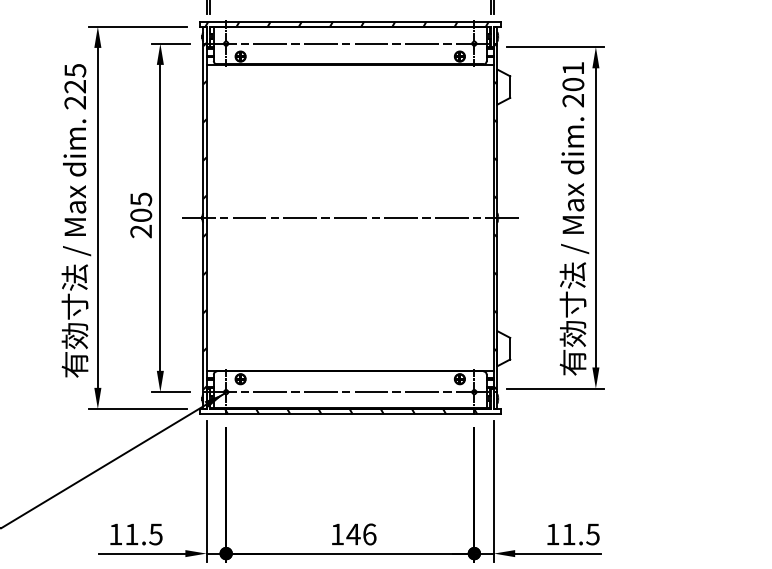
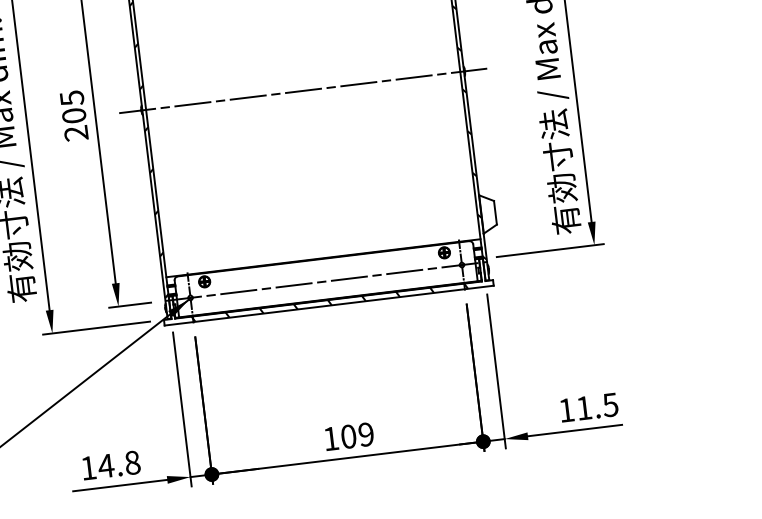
text: (143, 534) -> (118, 464), 11.5 -> 14.8
text: (361, 534) -> (357, 435), 146 -> 109

